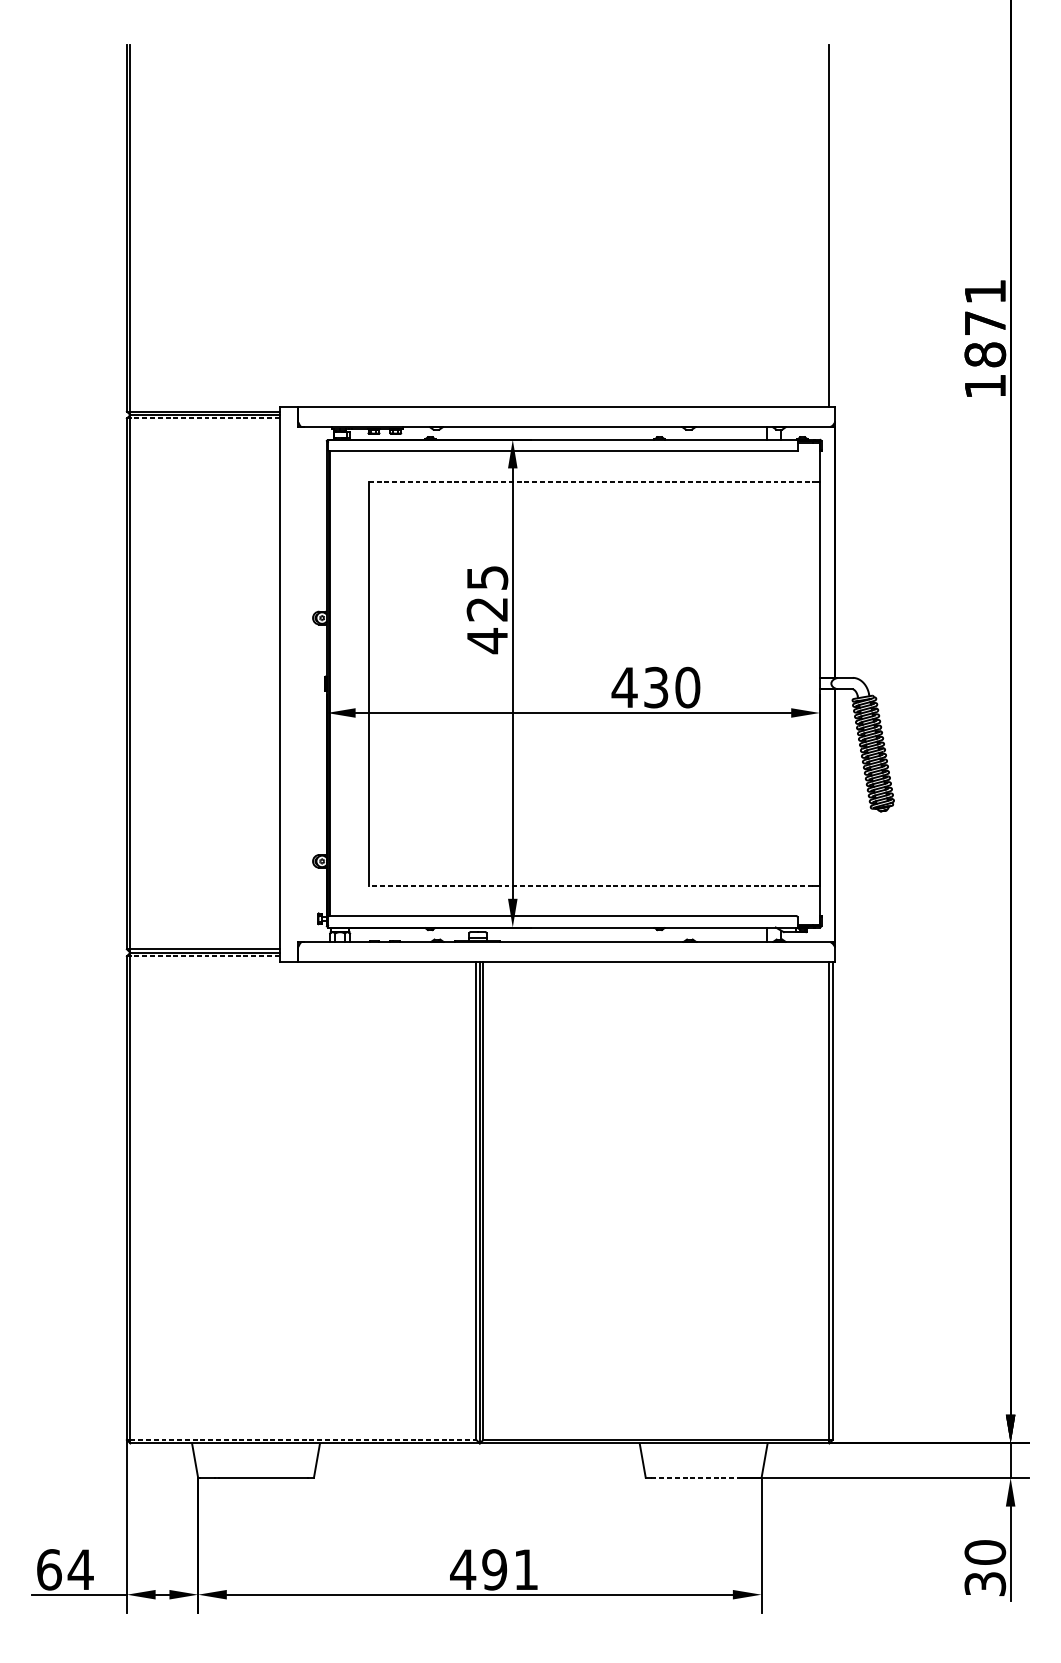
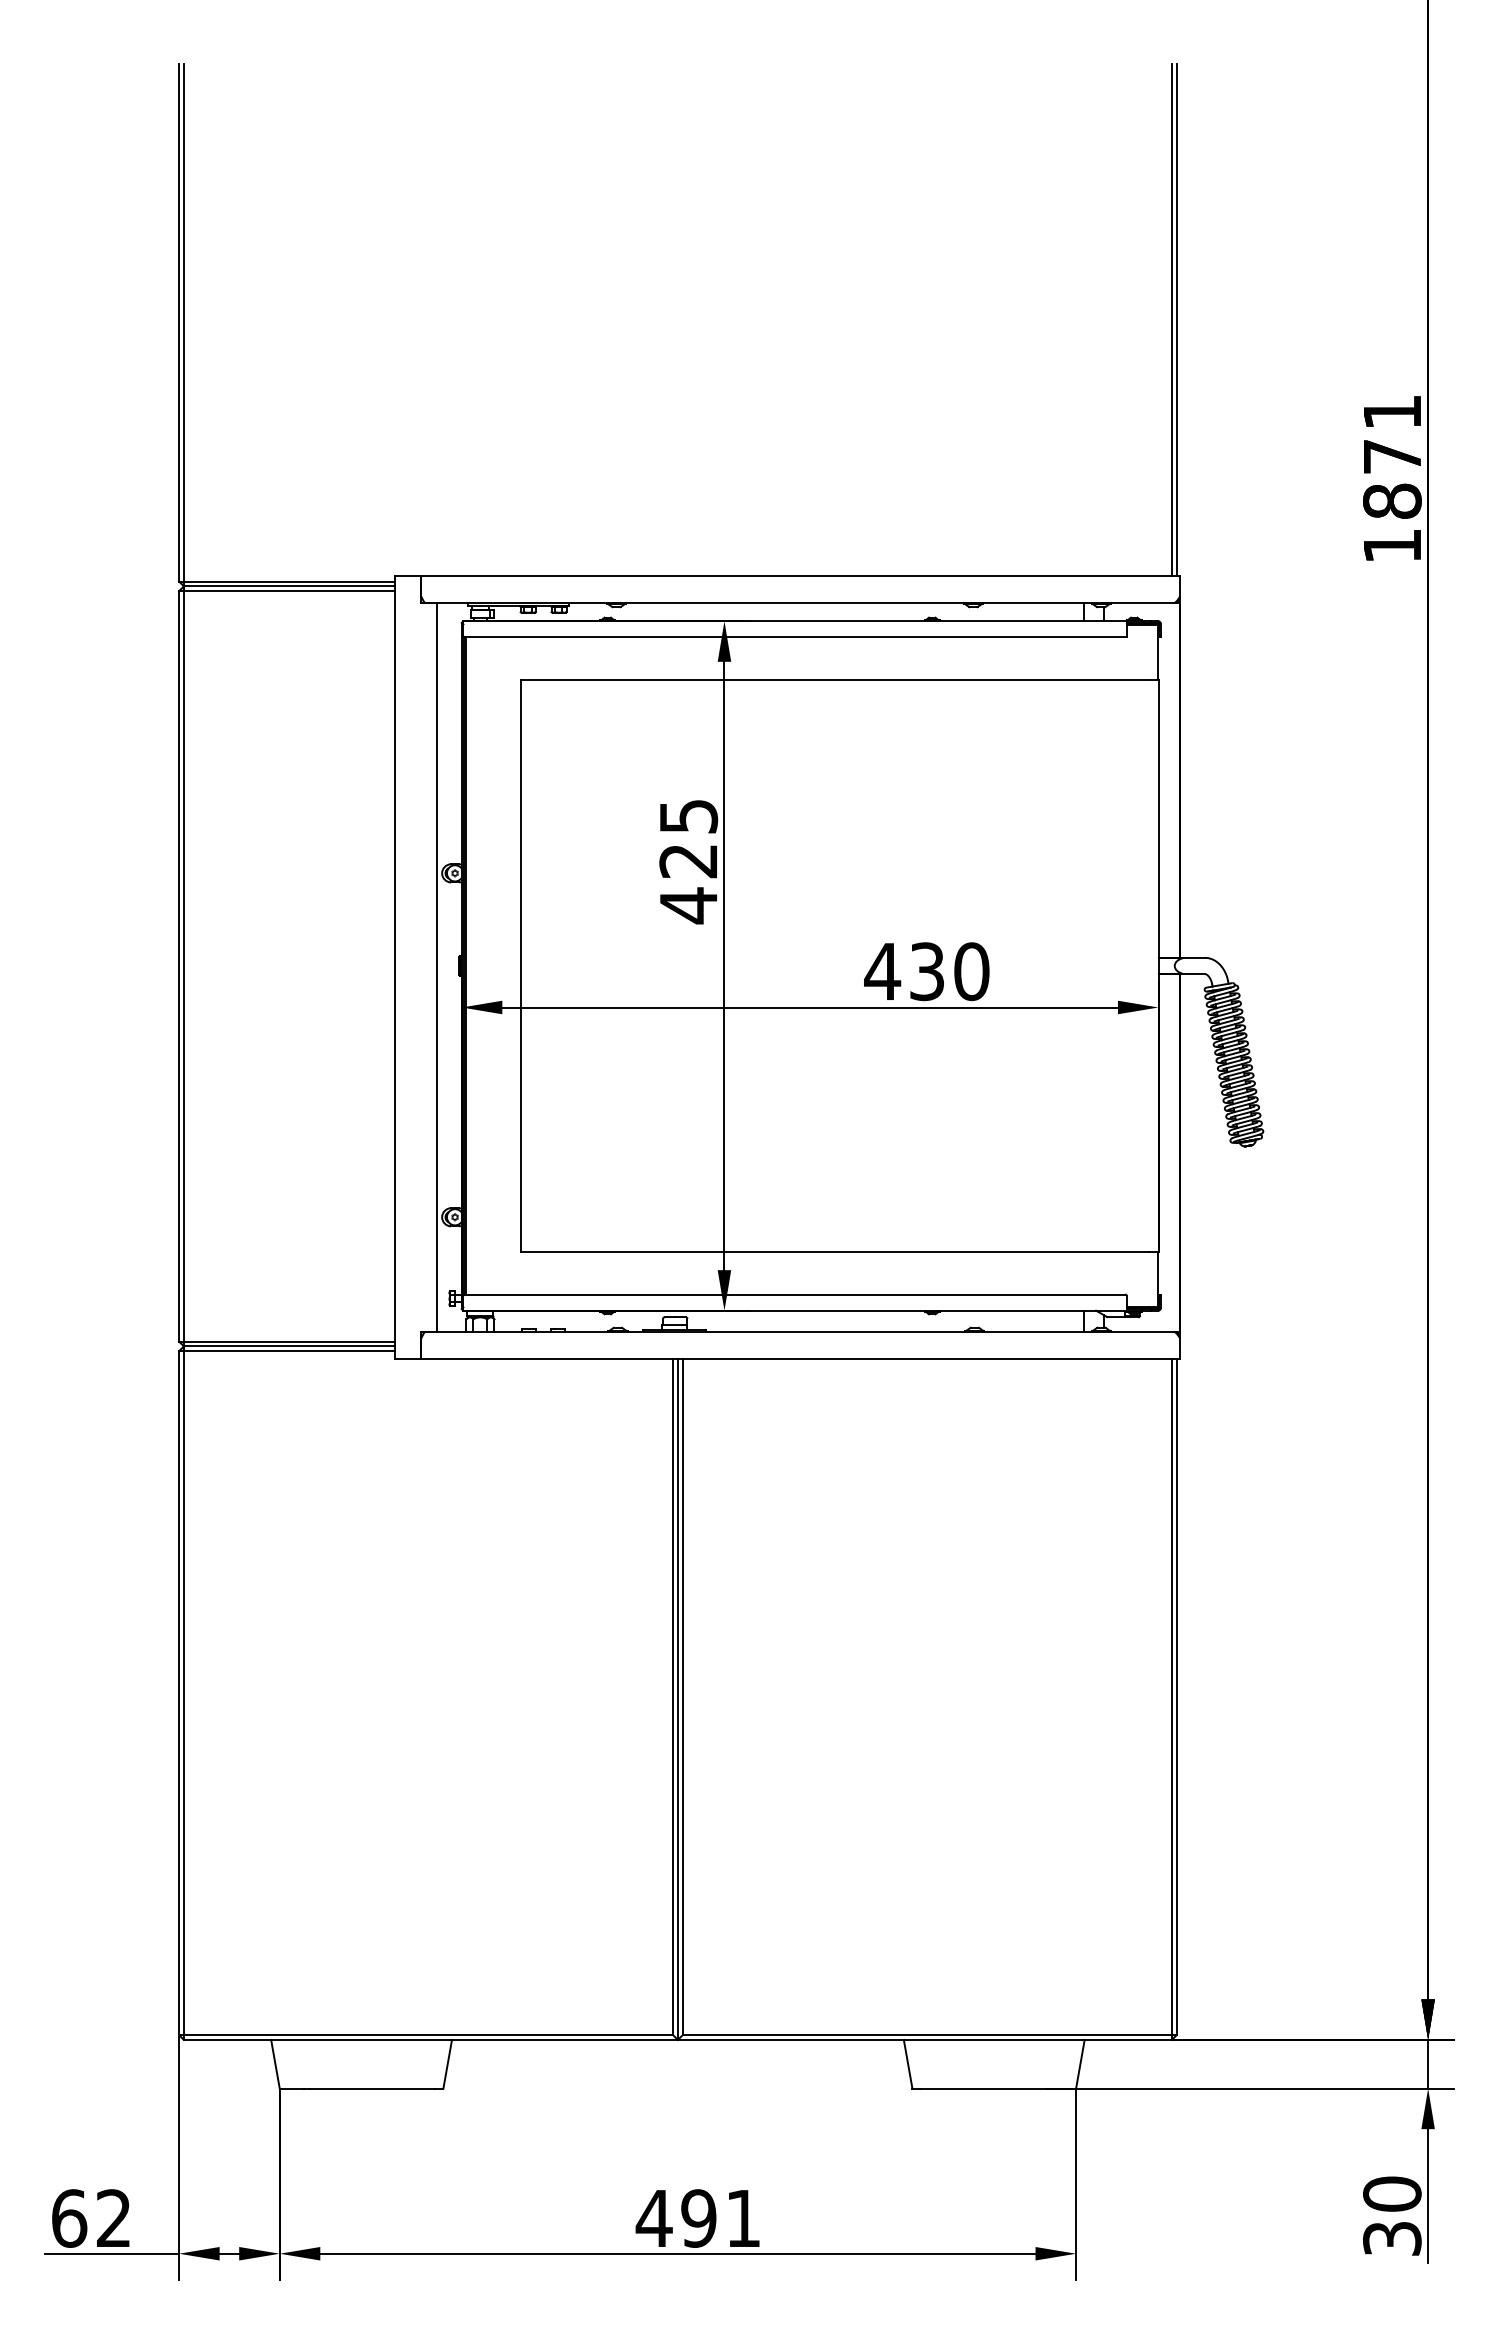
line: (832, 226) -> (1176, 319), added
line: (204, 418) -> (288, 591), dashed -> solid
line: (590, 481) -> (834, 680), dashed -> solid
line: (309, 684) -> (437, 967), added
line: (590, 885) -> (834, 1251), dashed -> solid
line: (204, 956) -> (288, 1351), dashed -> solid
line: (303, 1440) -> (428, 2035), dashed -> solid
line: (696, 1477) -> (983, 2088), dashed -> solid
text: (80, 1569) -> (113, 2217), 64 -> 62

